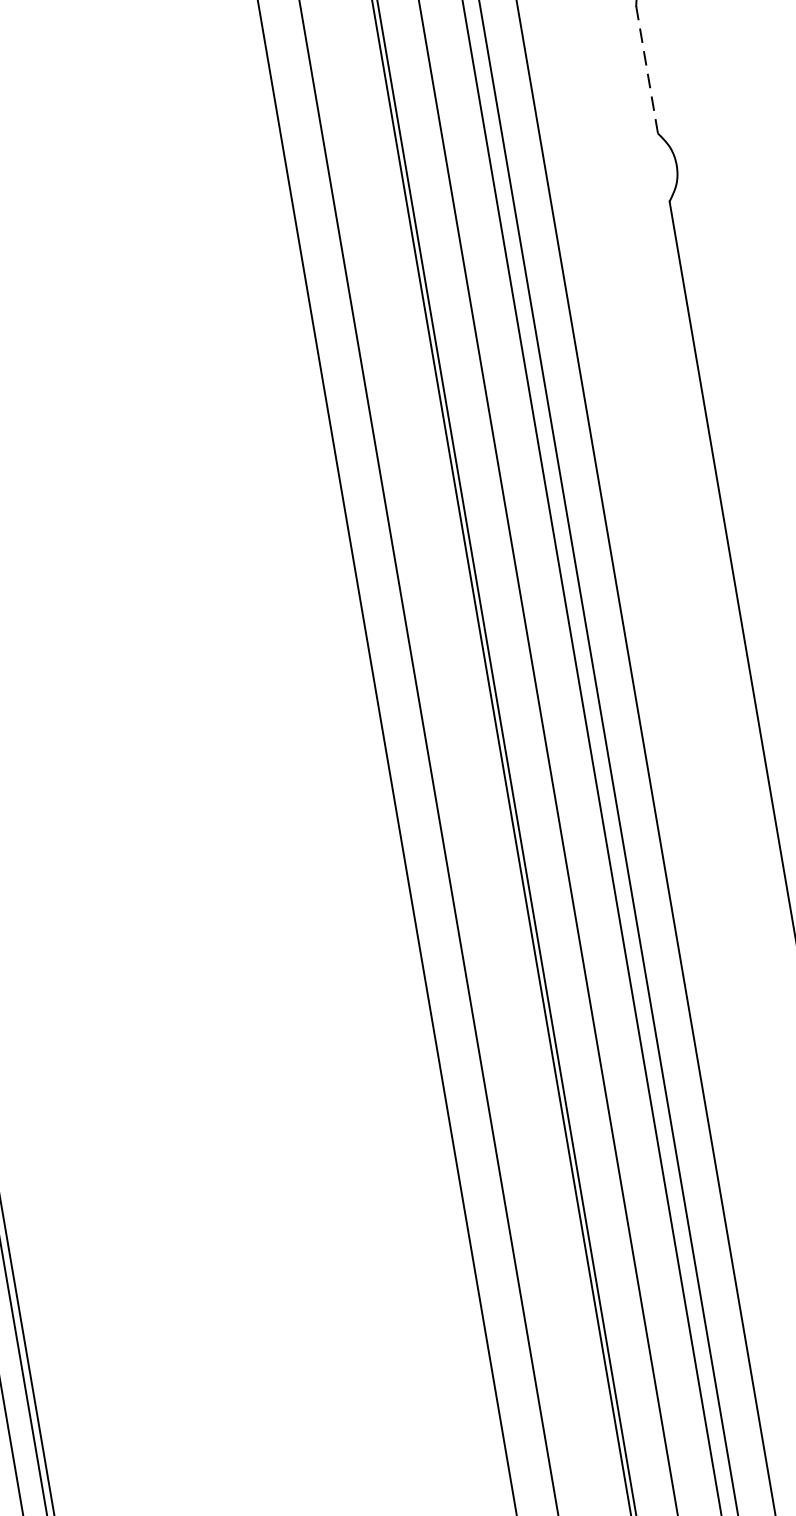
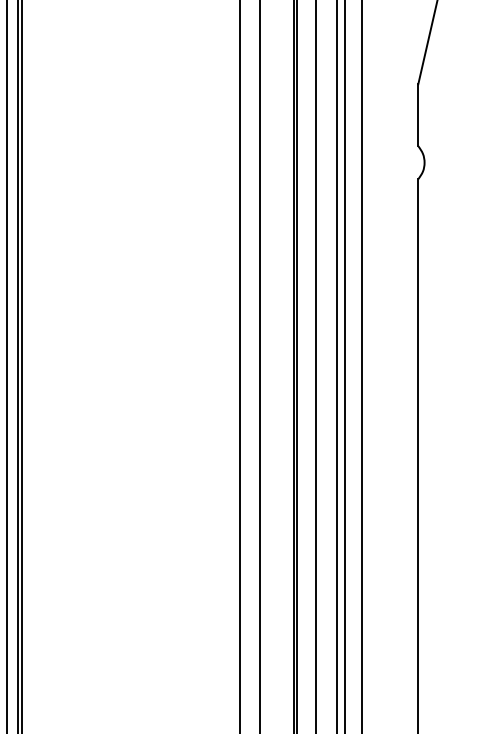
line: (647, 70) -> (418, 115), dashed -> solid

